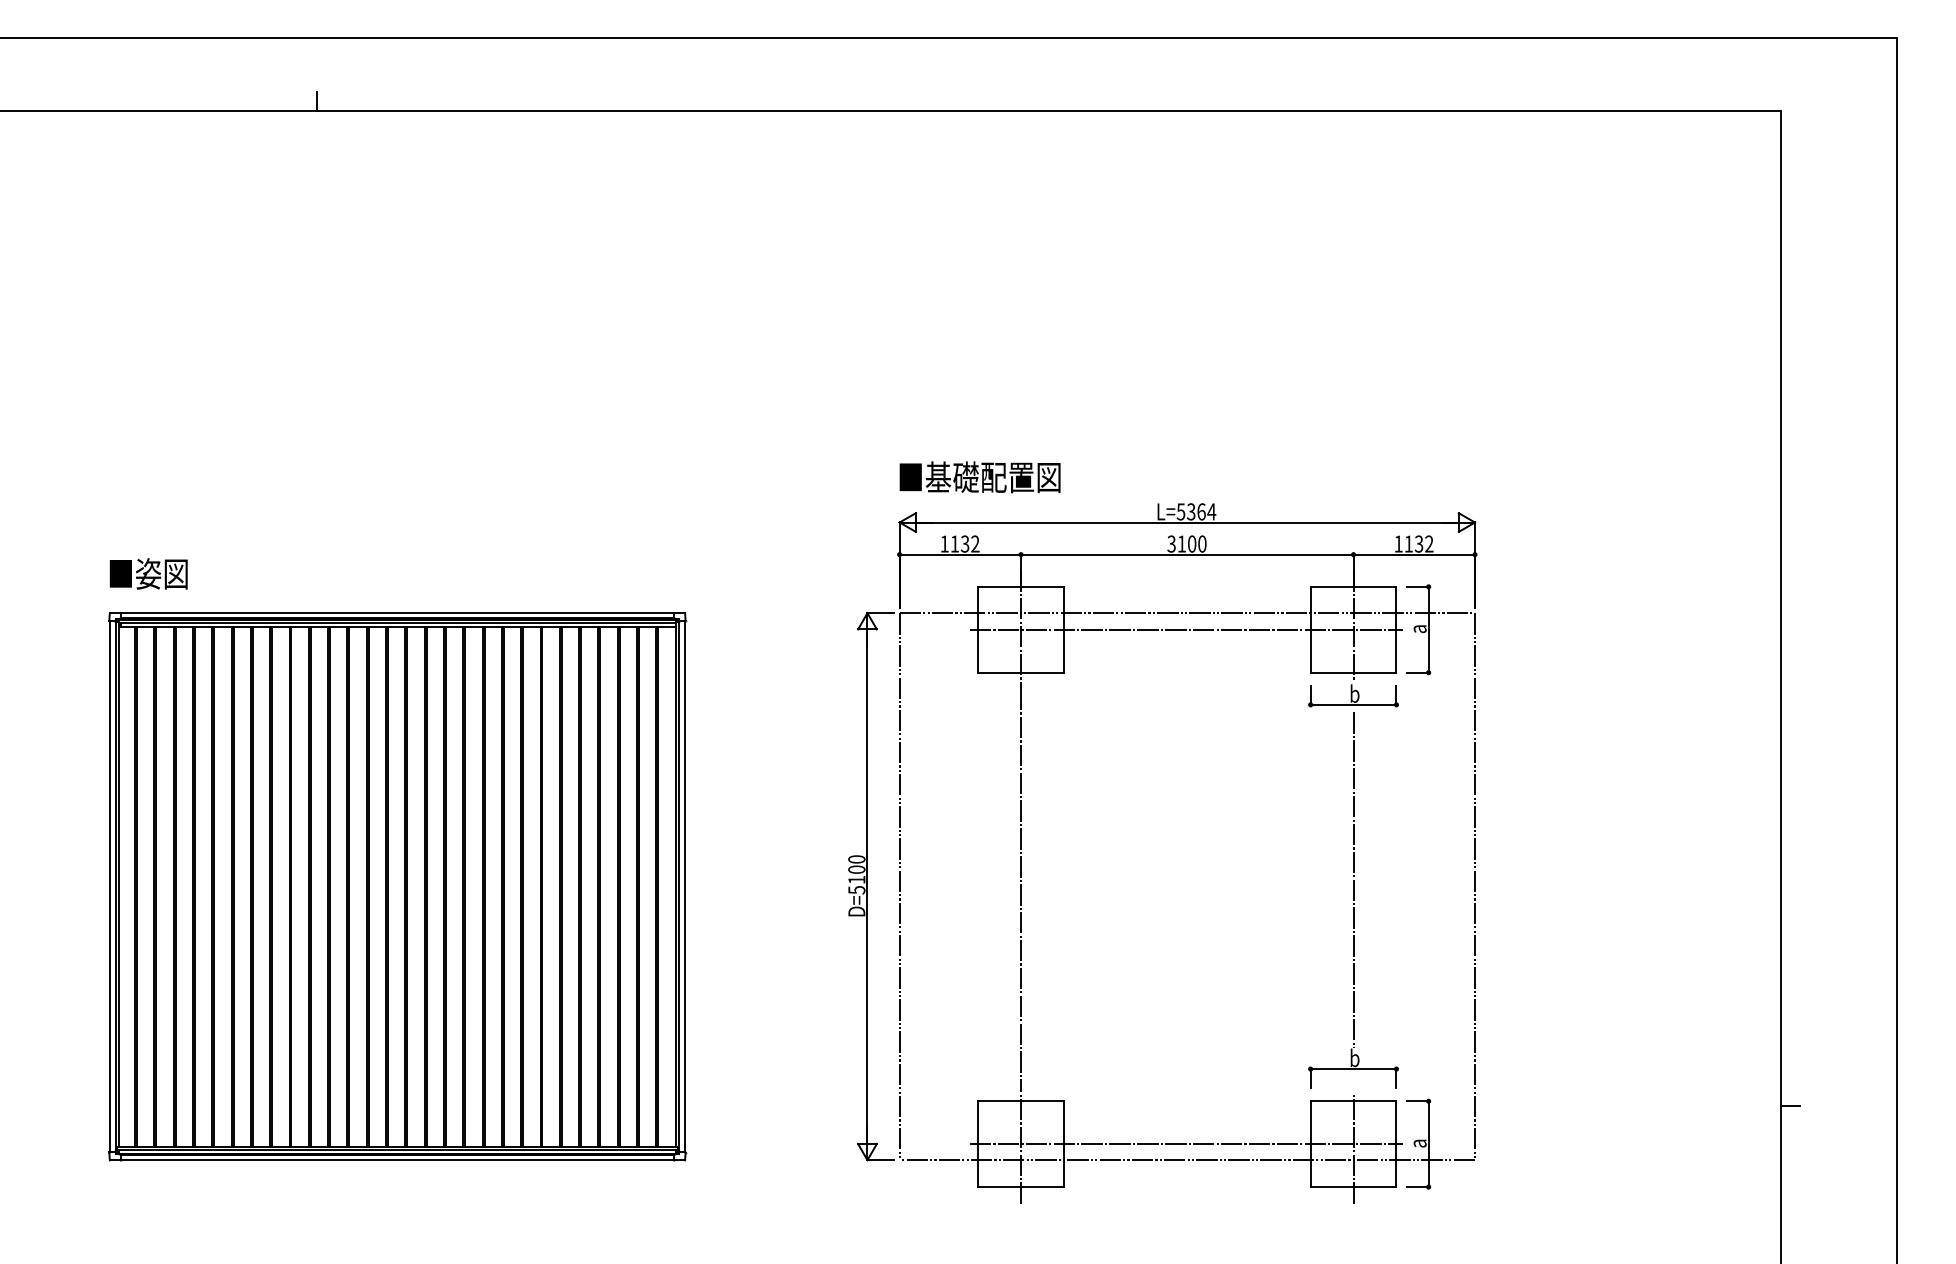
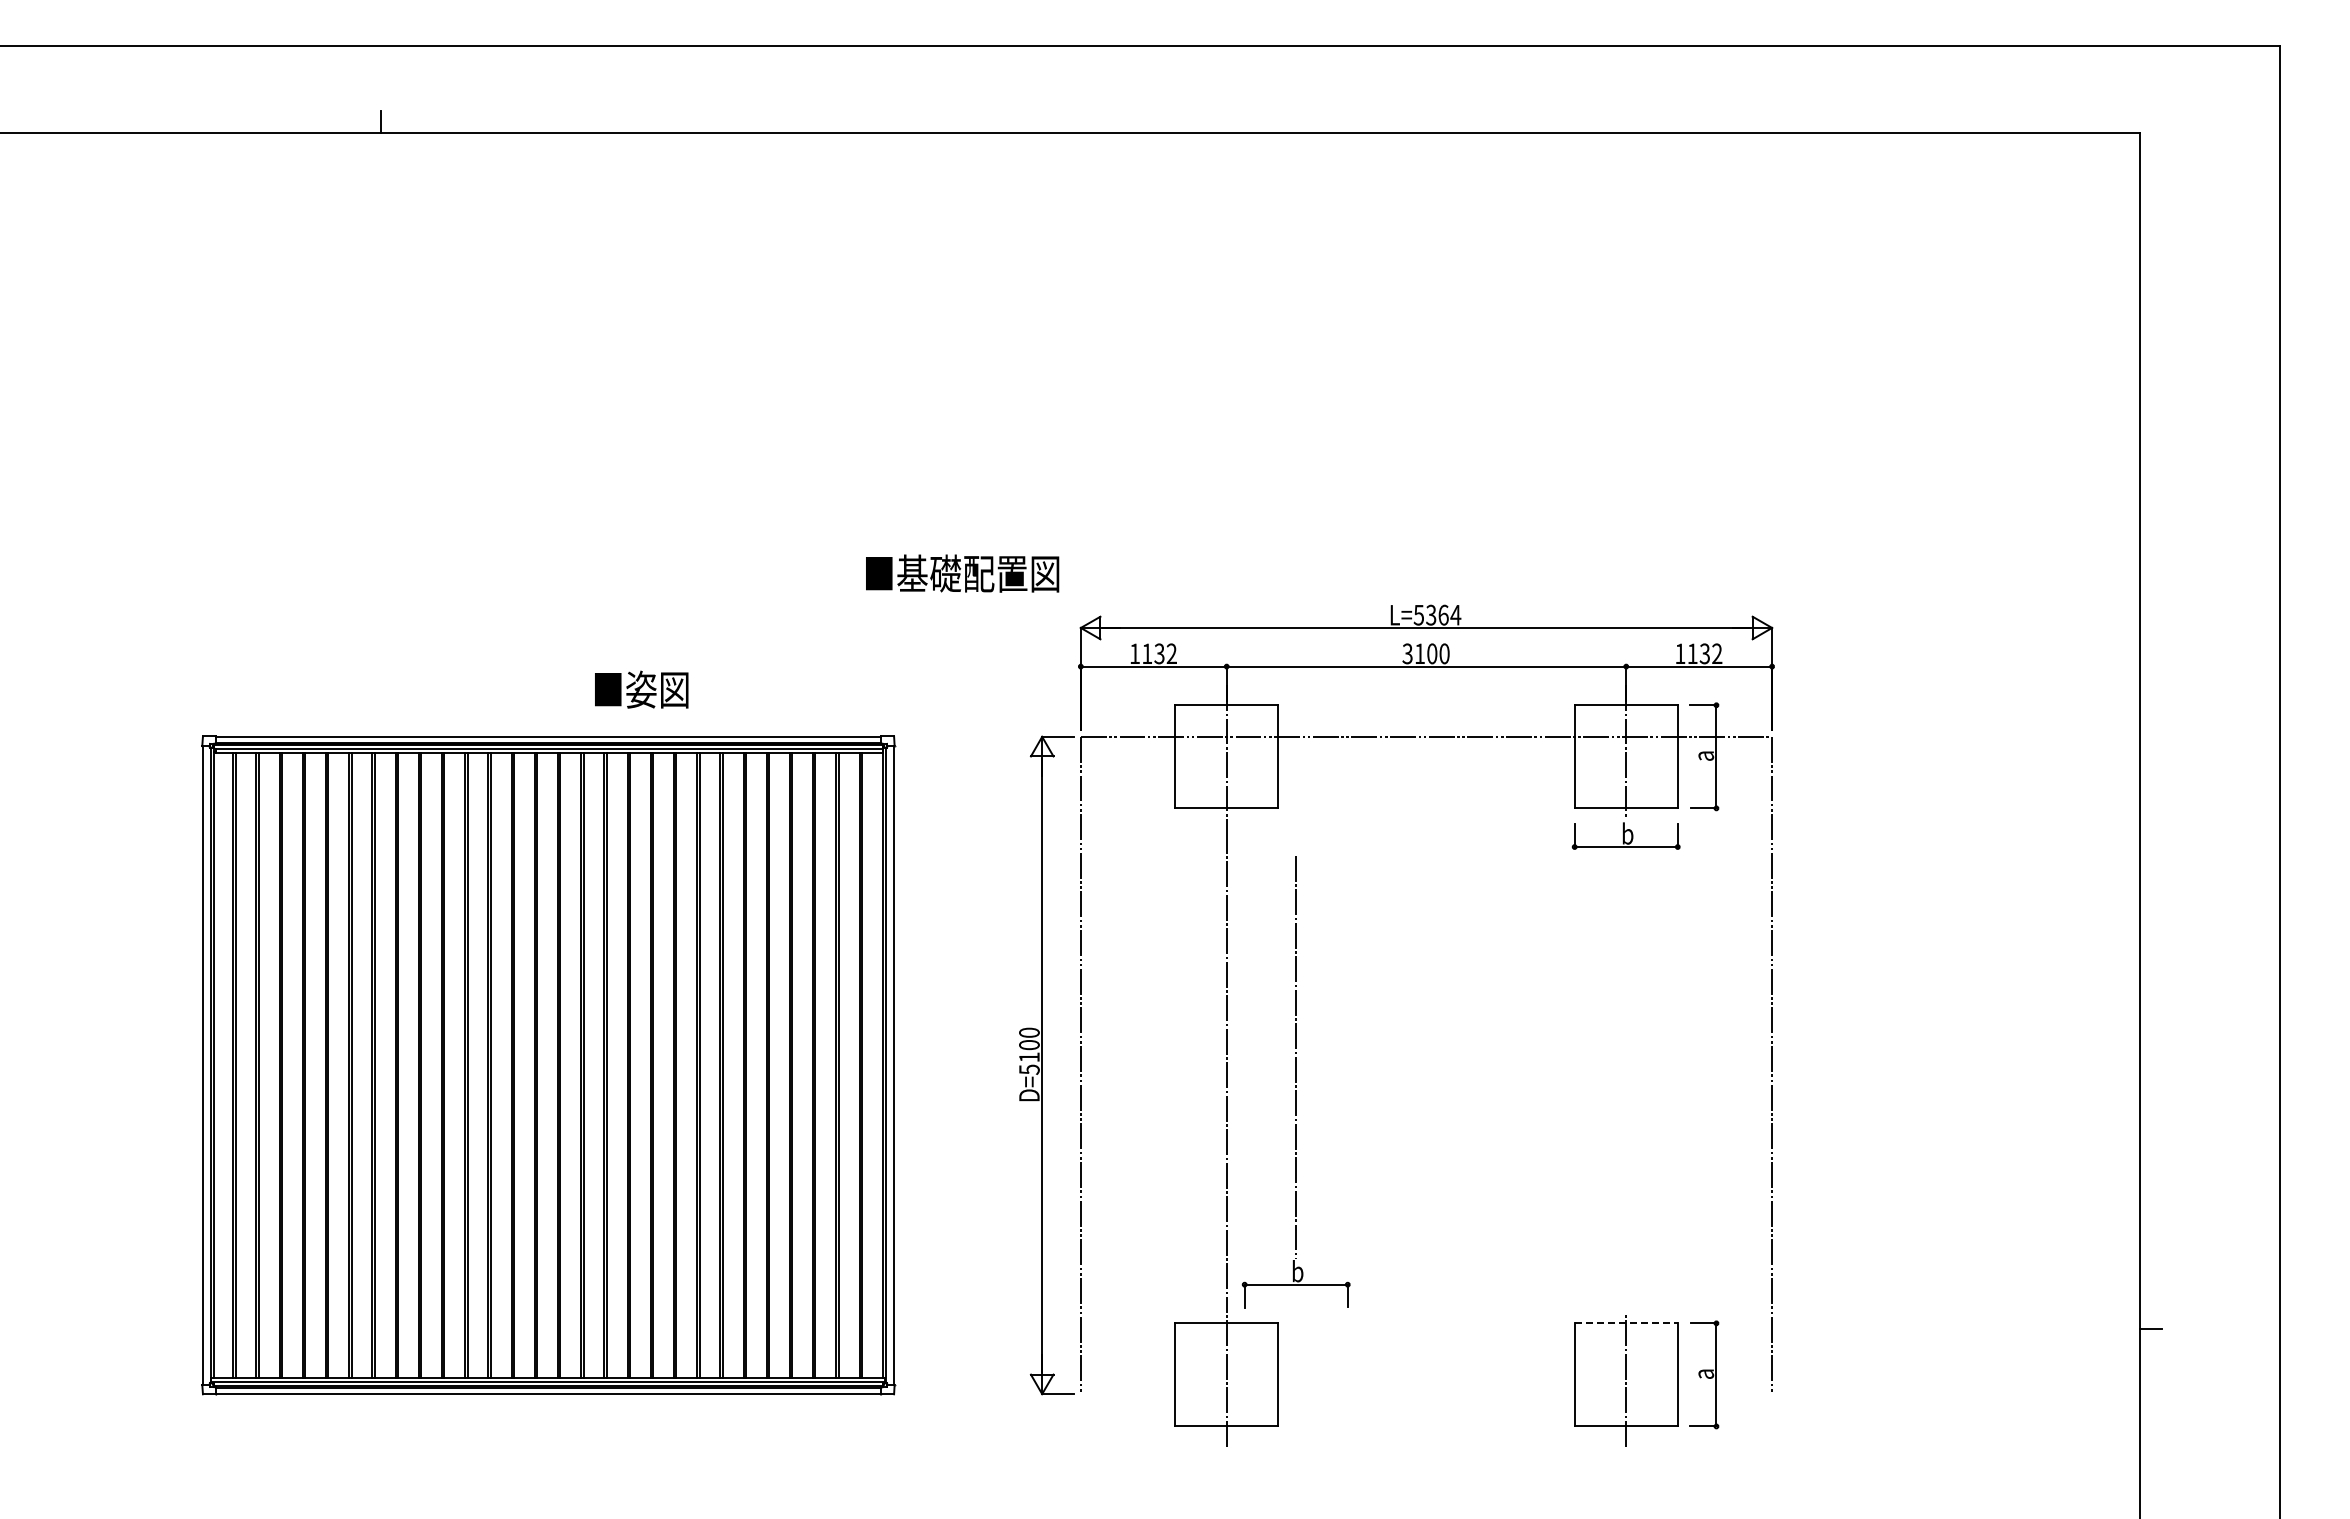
text: (980, 477) -> (962, 573), moved
text: (148, 573) -> (641, 689), moved
line: (1186, 629) -> (1425, 756), removed
part: (397, 886) -> (548, 1065), moved
part: (1352, 900) -> (1295, 1082), moved
line: (1353, 1101) -> (1626, 1323), solid -> dashed
line: (1186, 1143) -> (1425, 1374), removed
line: (1187, 1160) -> (1426, 1394), removed

